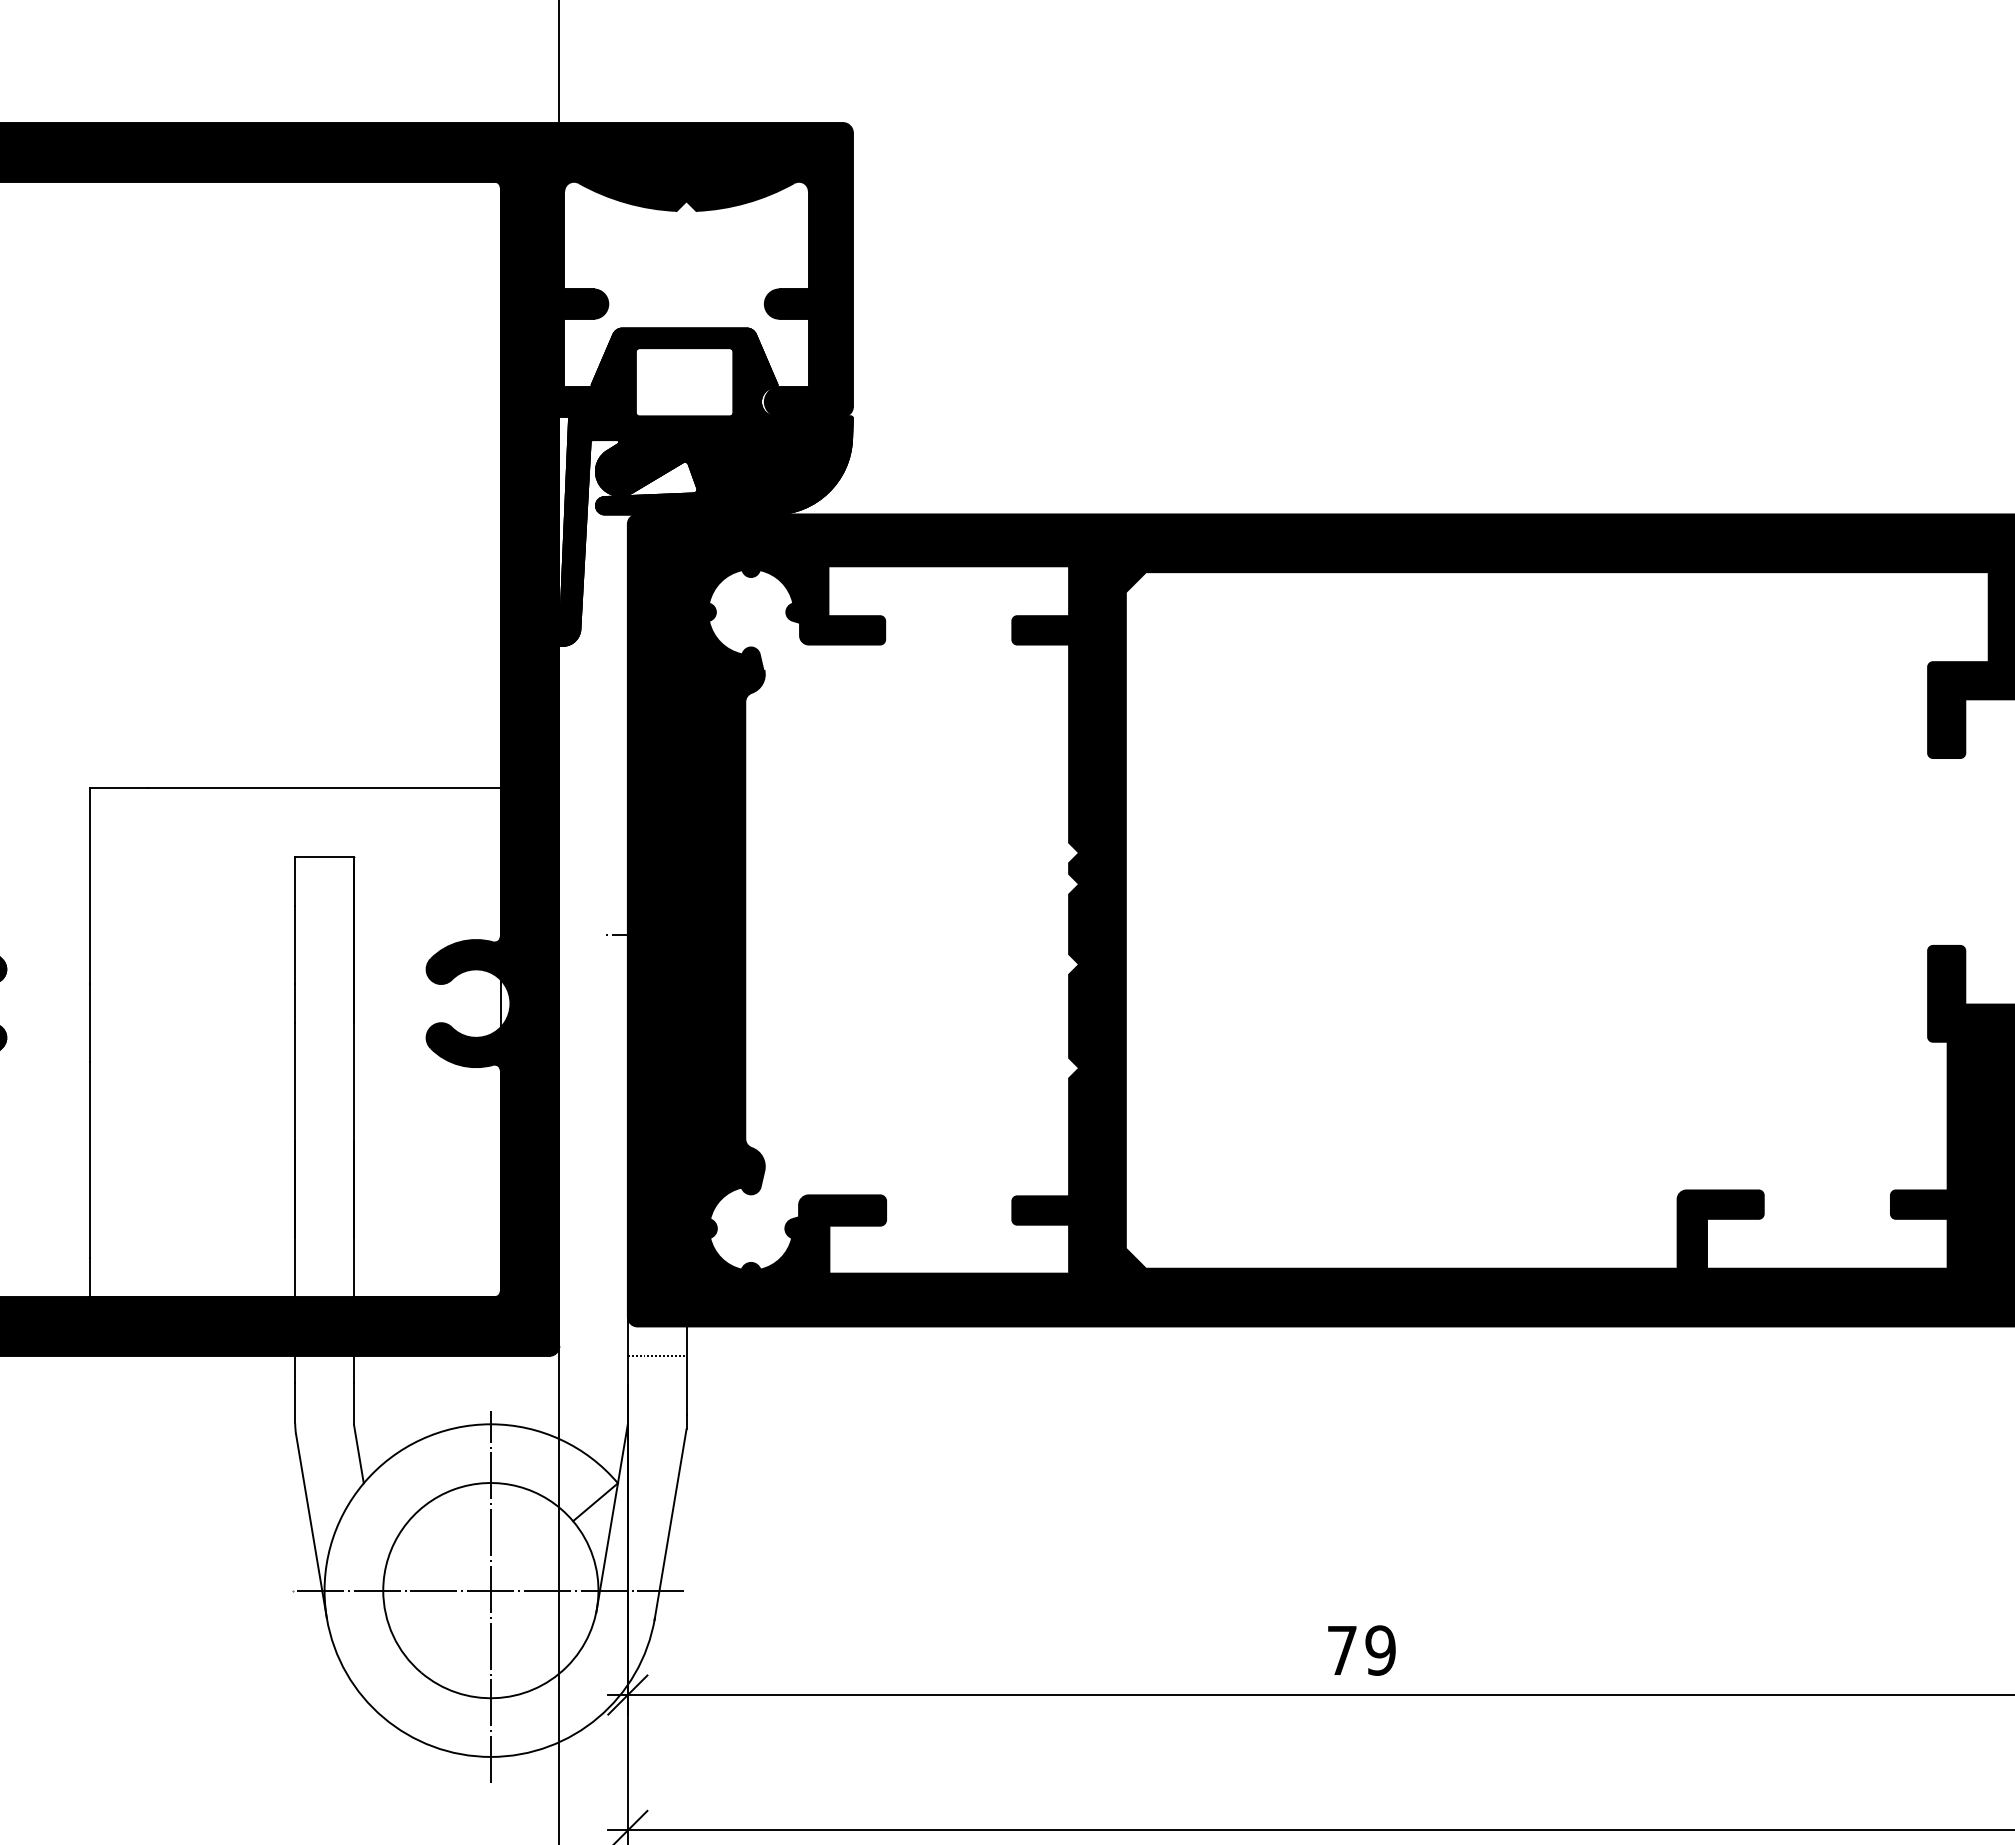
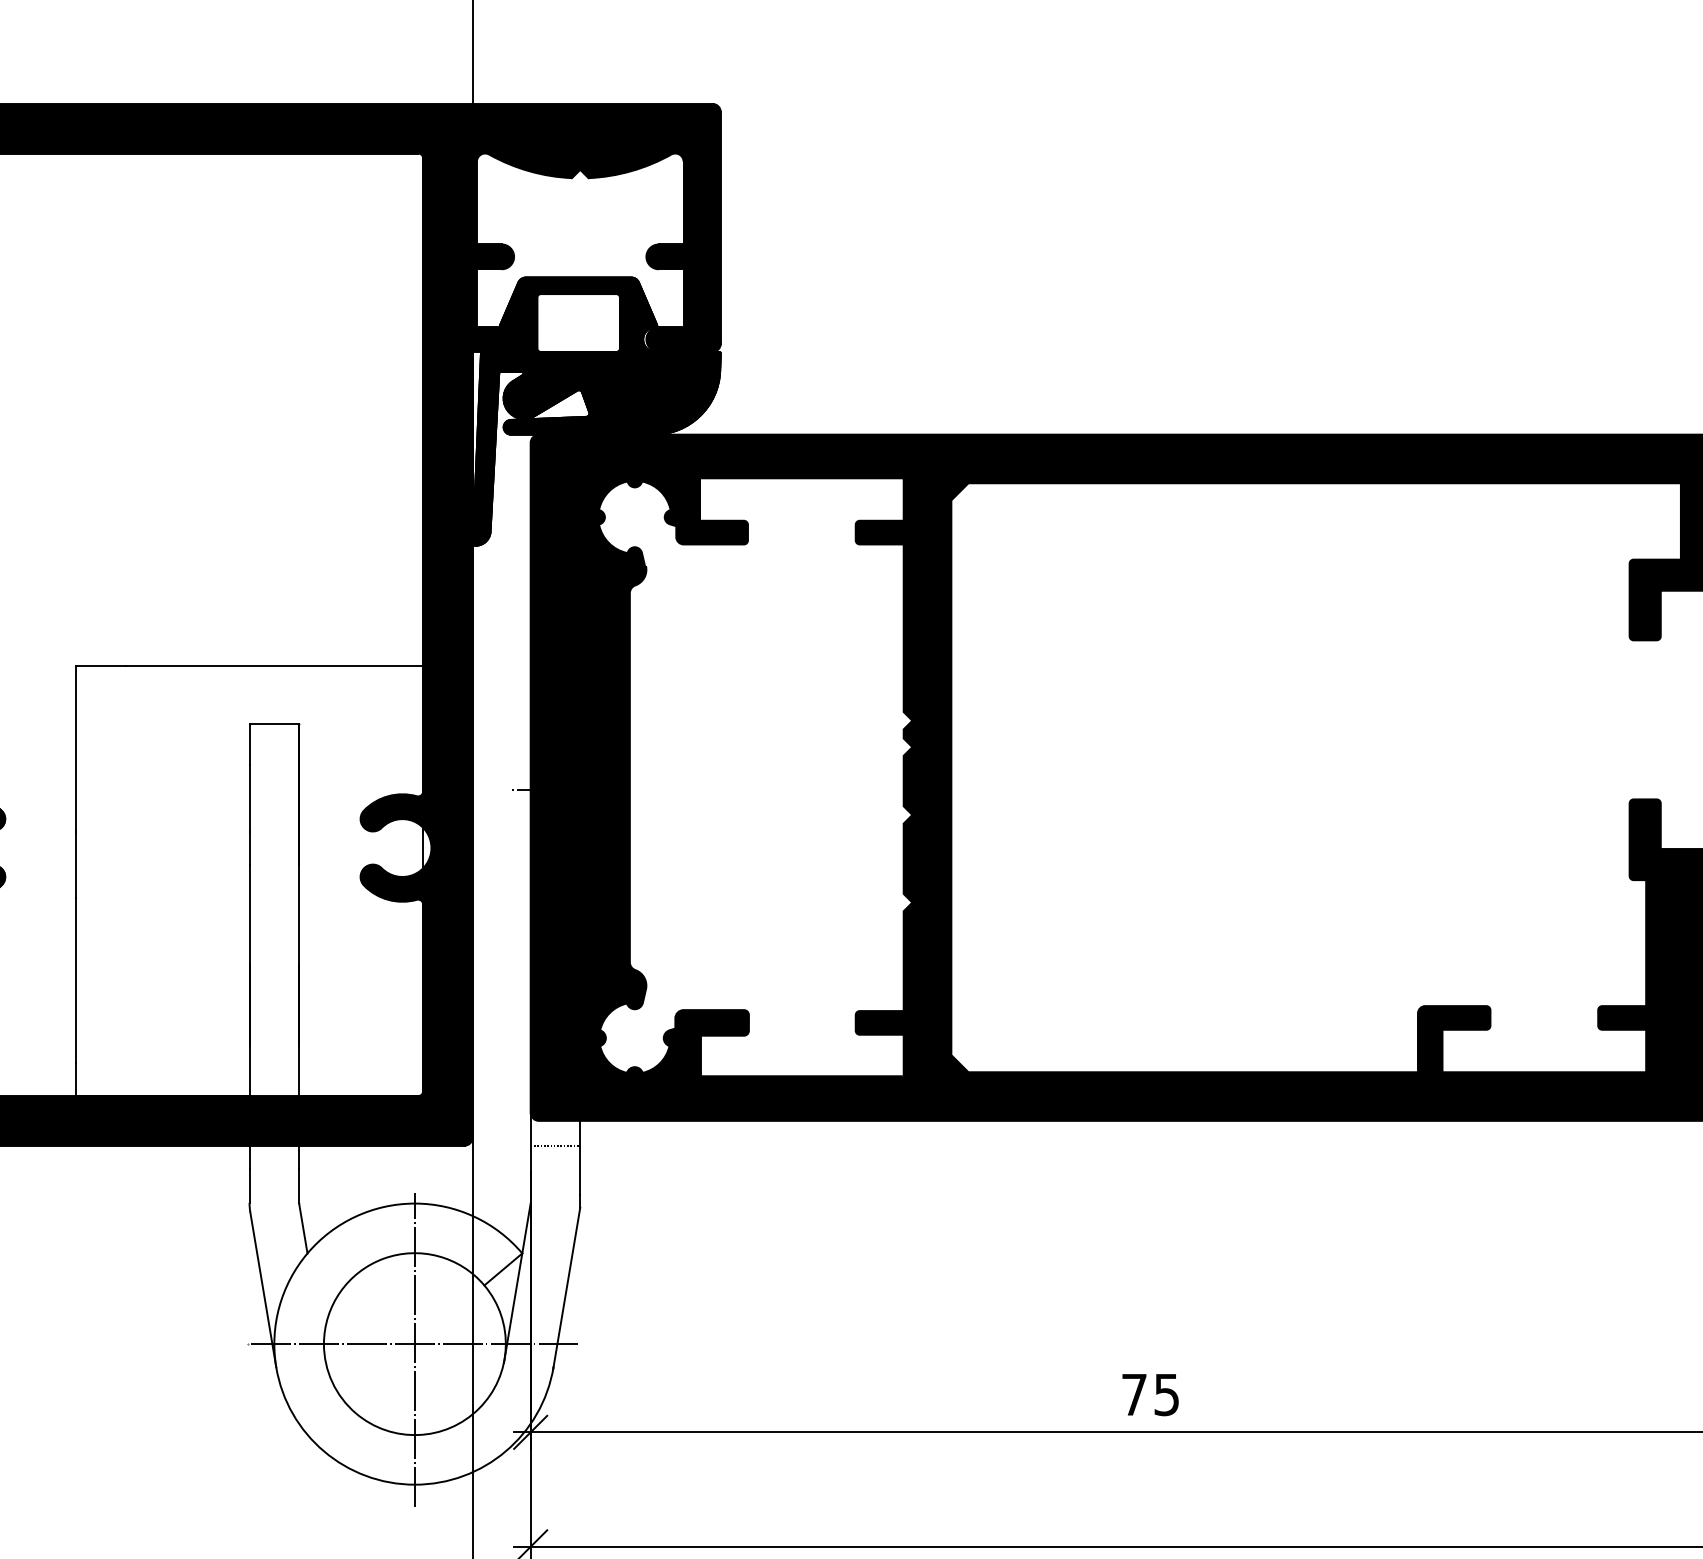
text: (1380, 1650) -> (1166, 1394), 79 -> 75

